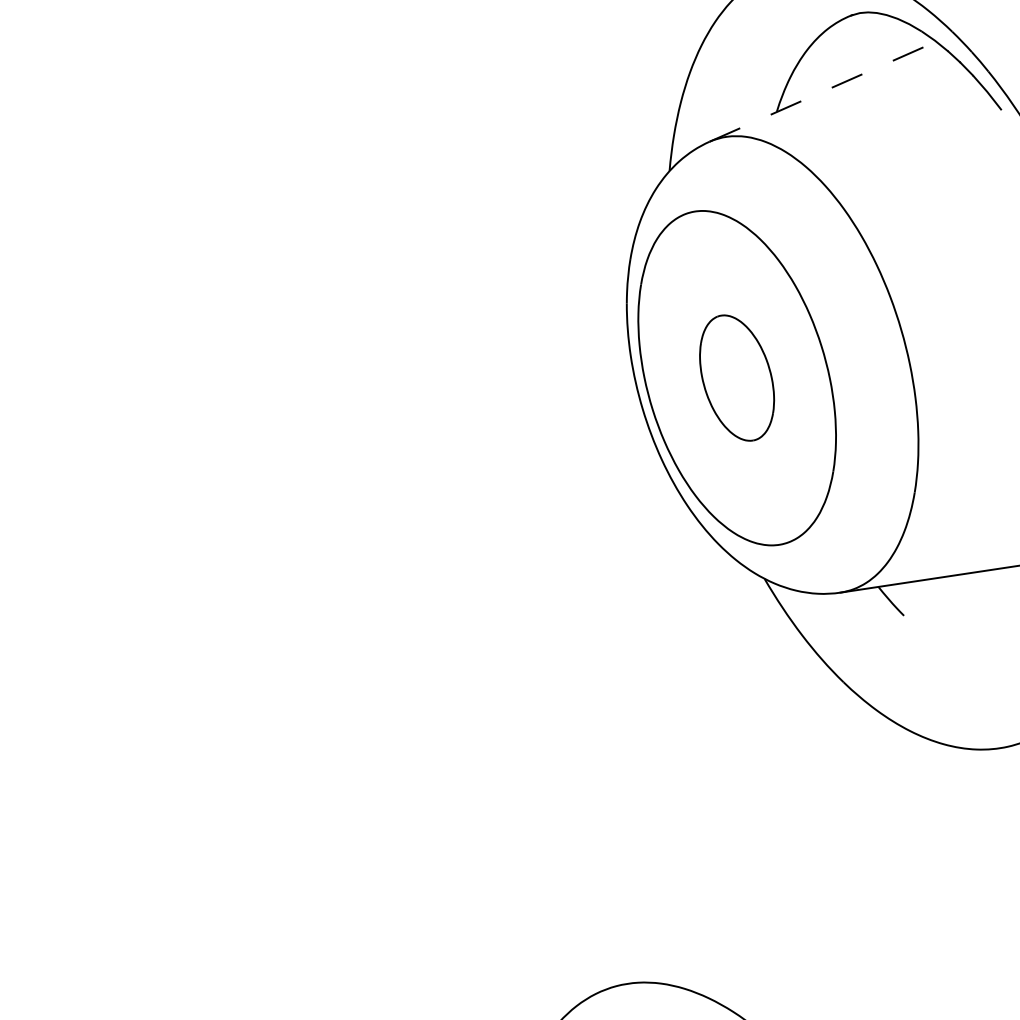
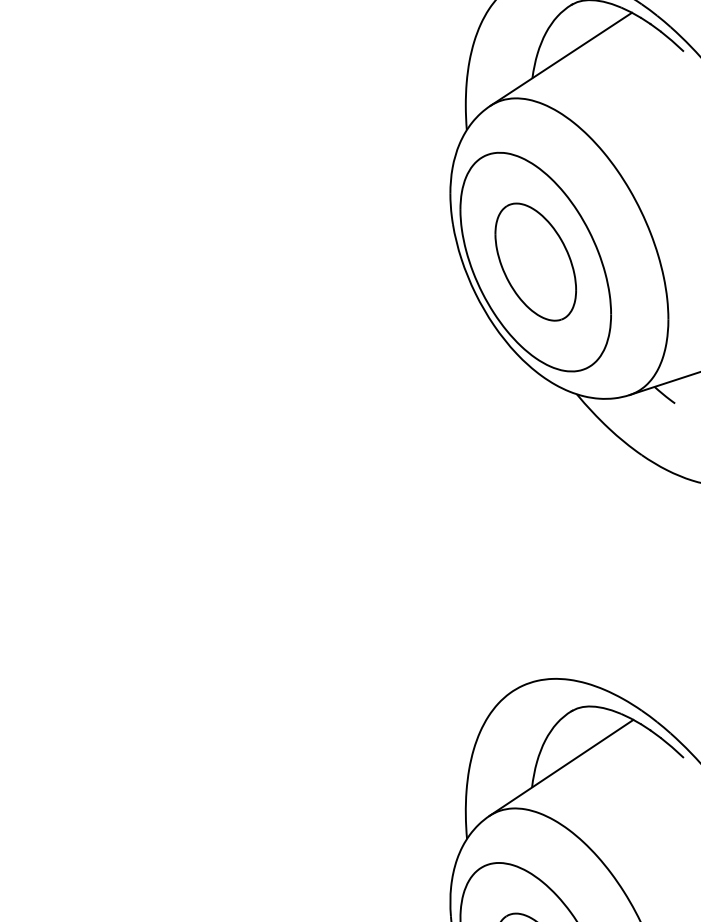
line: (823, 92) -> (561, 59), dashed -> solid
part: (736, 377) -> (535, 261), size x1.43

